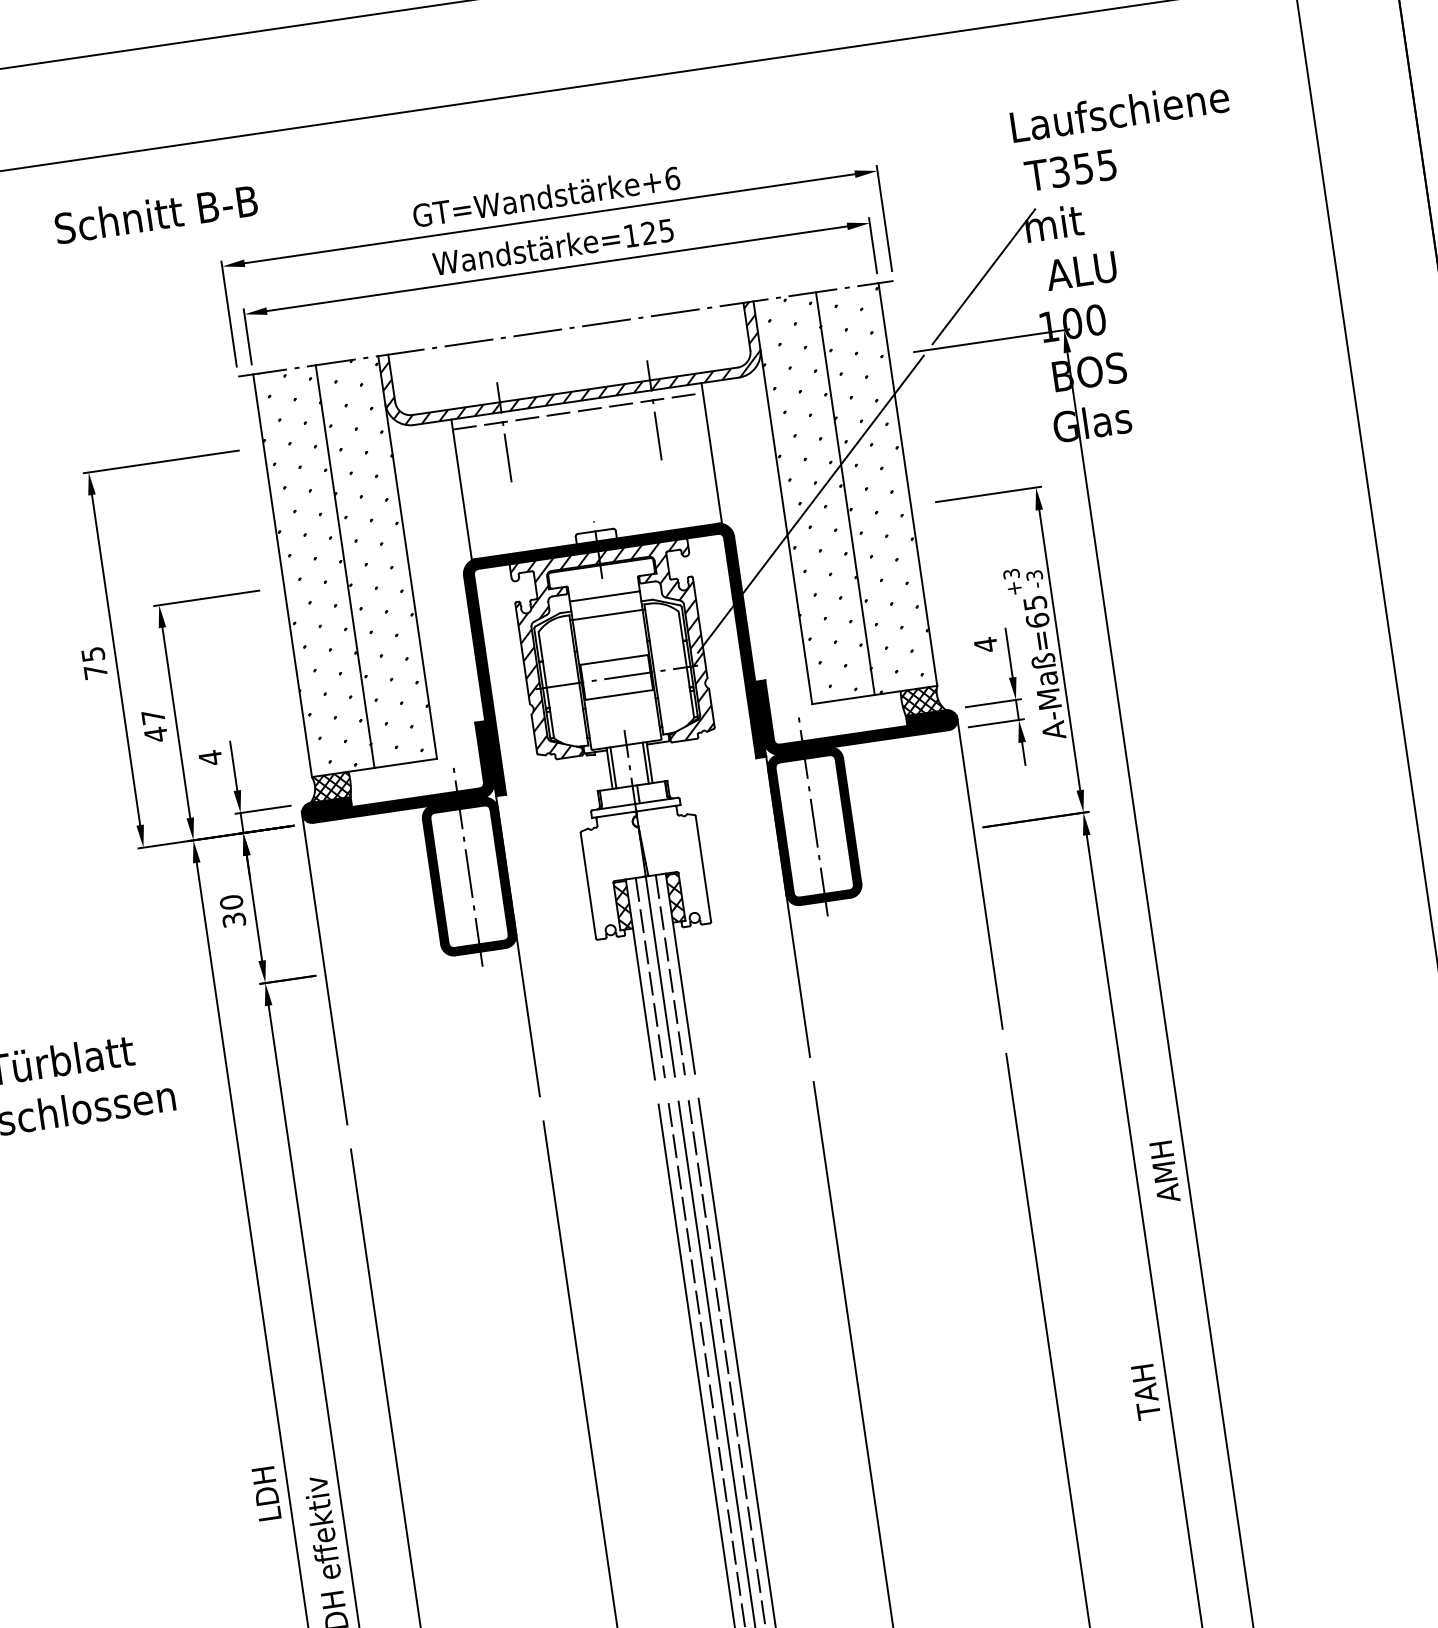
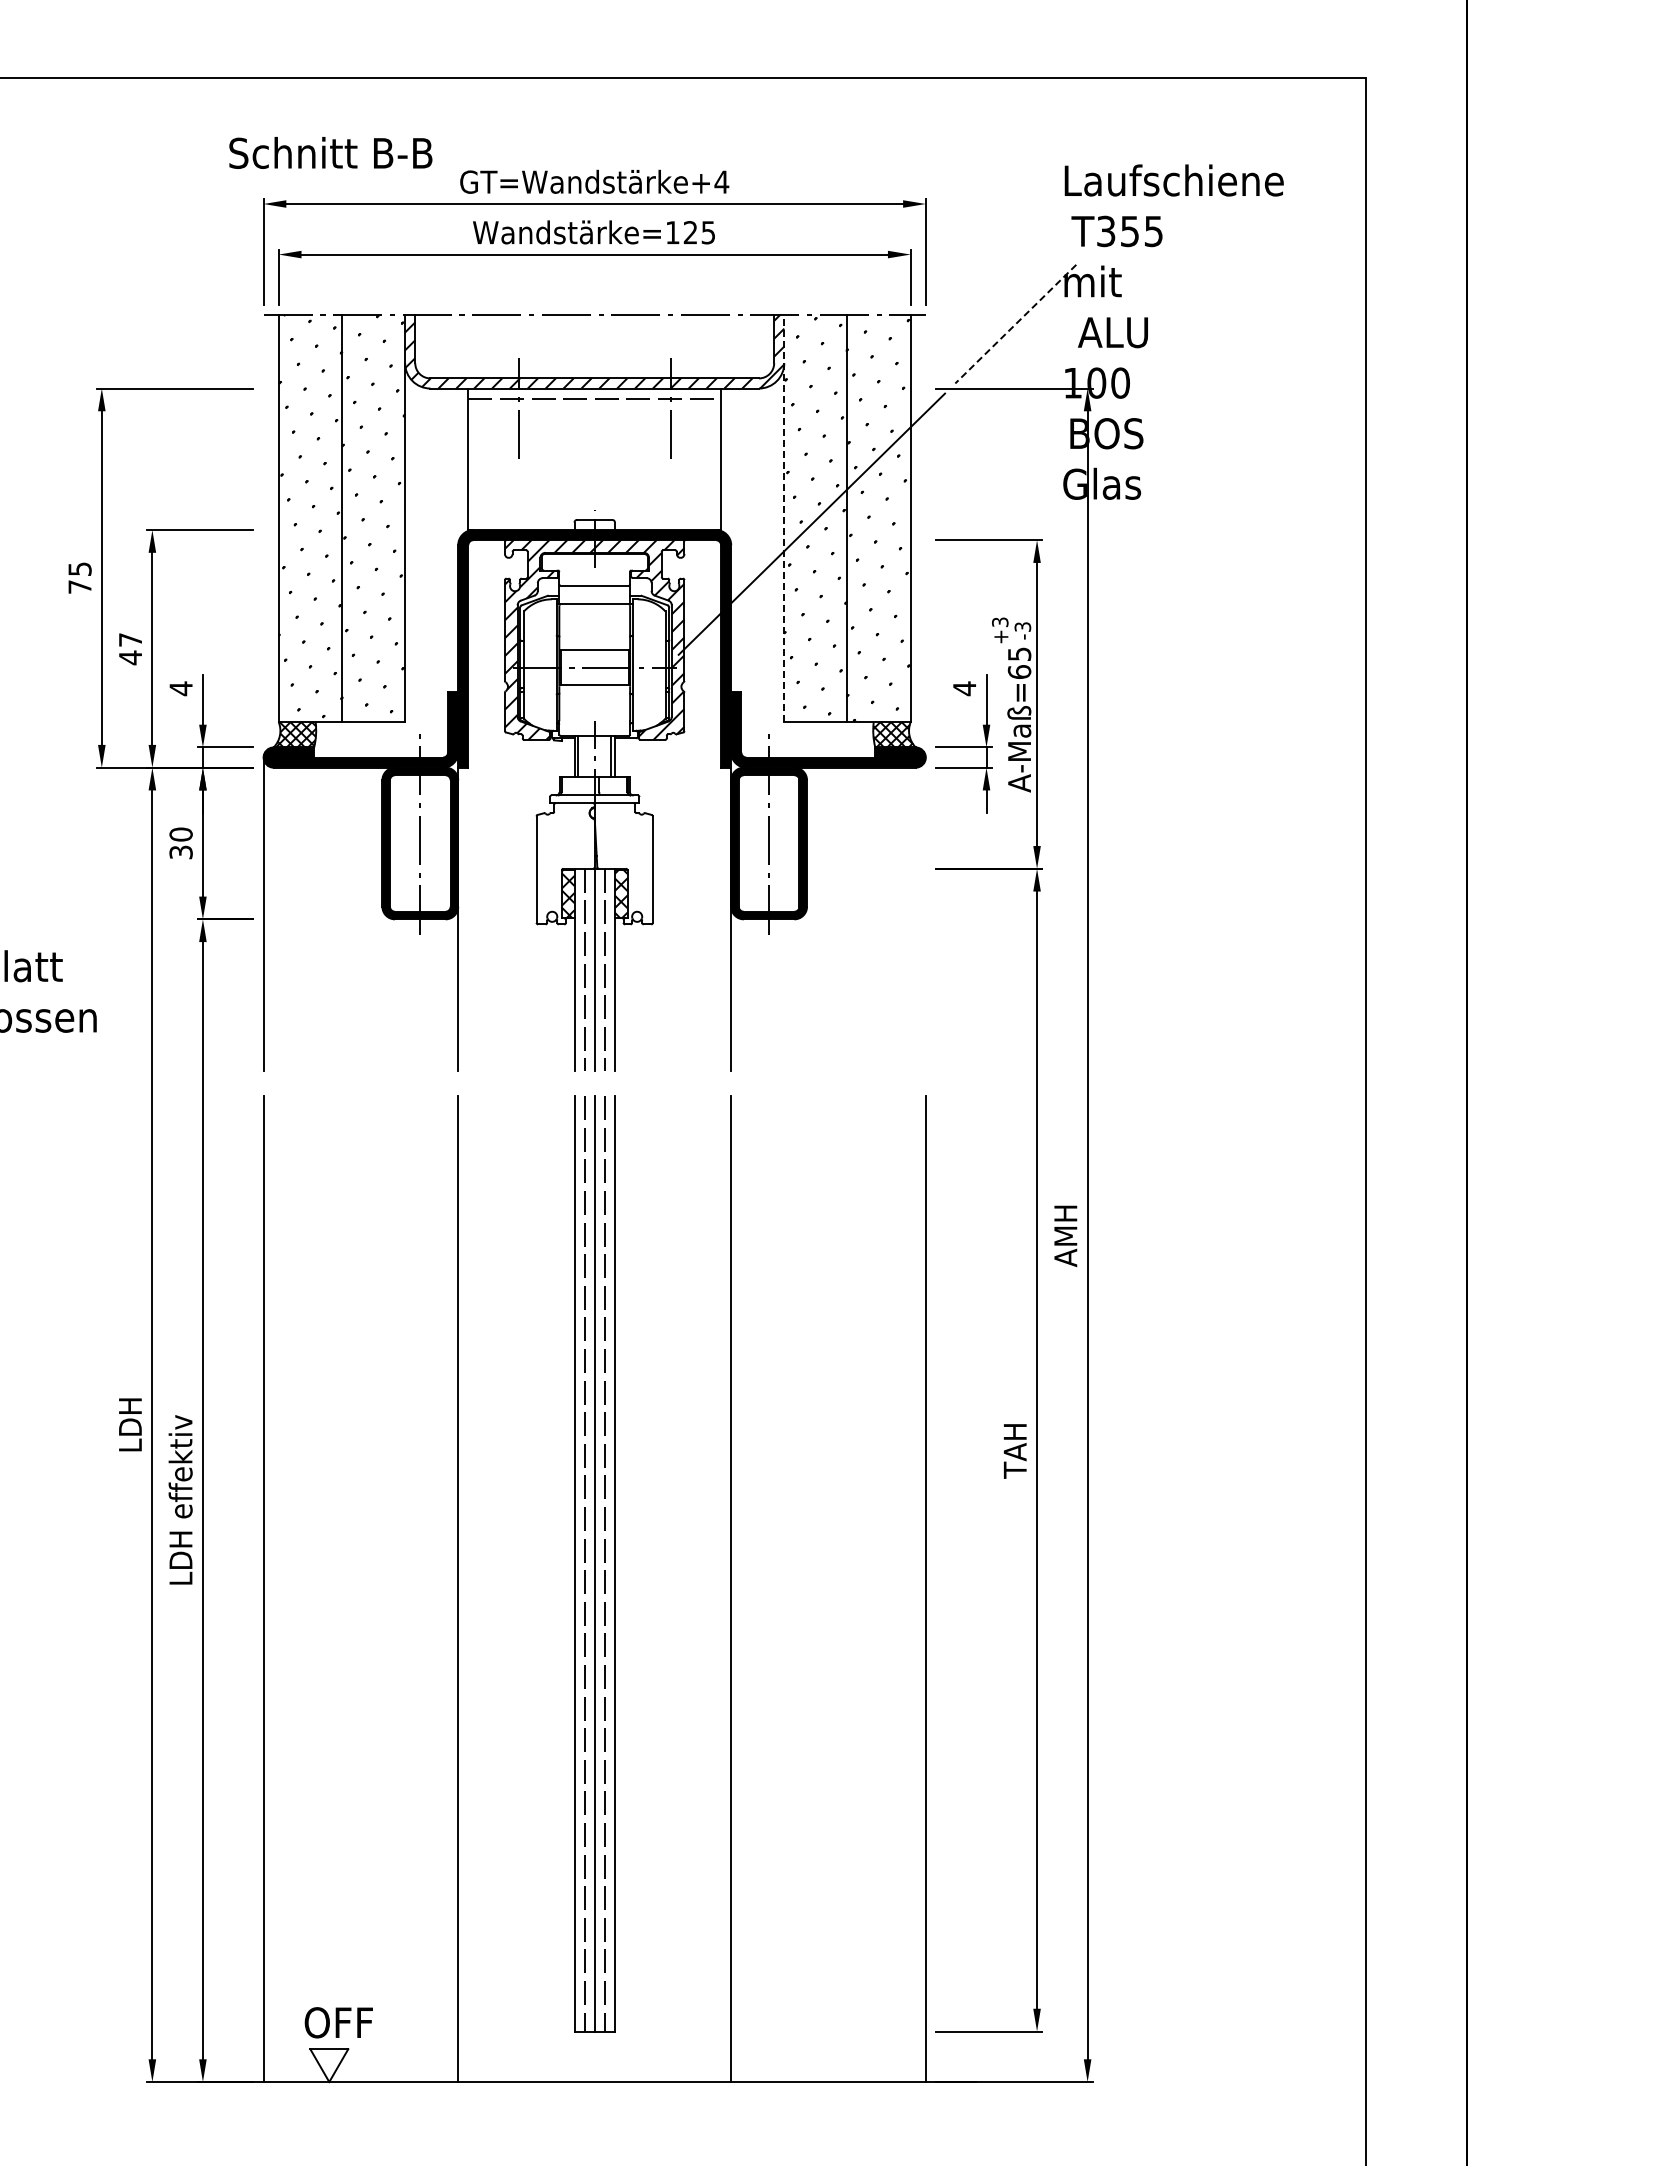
text: (672, 178) -> (721, 181), GT=Wandstärke+6 -> GT=Wandstärke+4
text: (155, 214) -> (330, 152), moved
line: (983, 277) -> (1015, 324), solid -> dashed
line: (783, 502) -> (784, 518), solid -> dashed
line: (979, 873) -> (925, 913), removed

